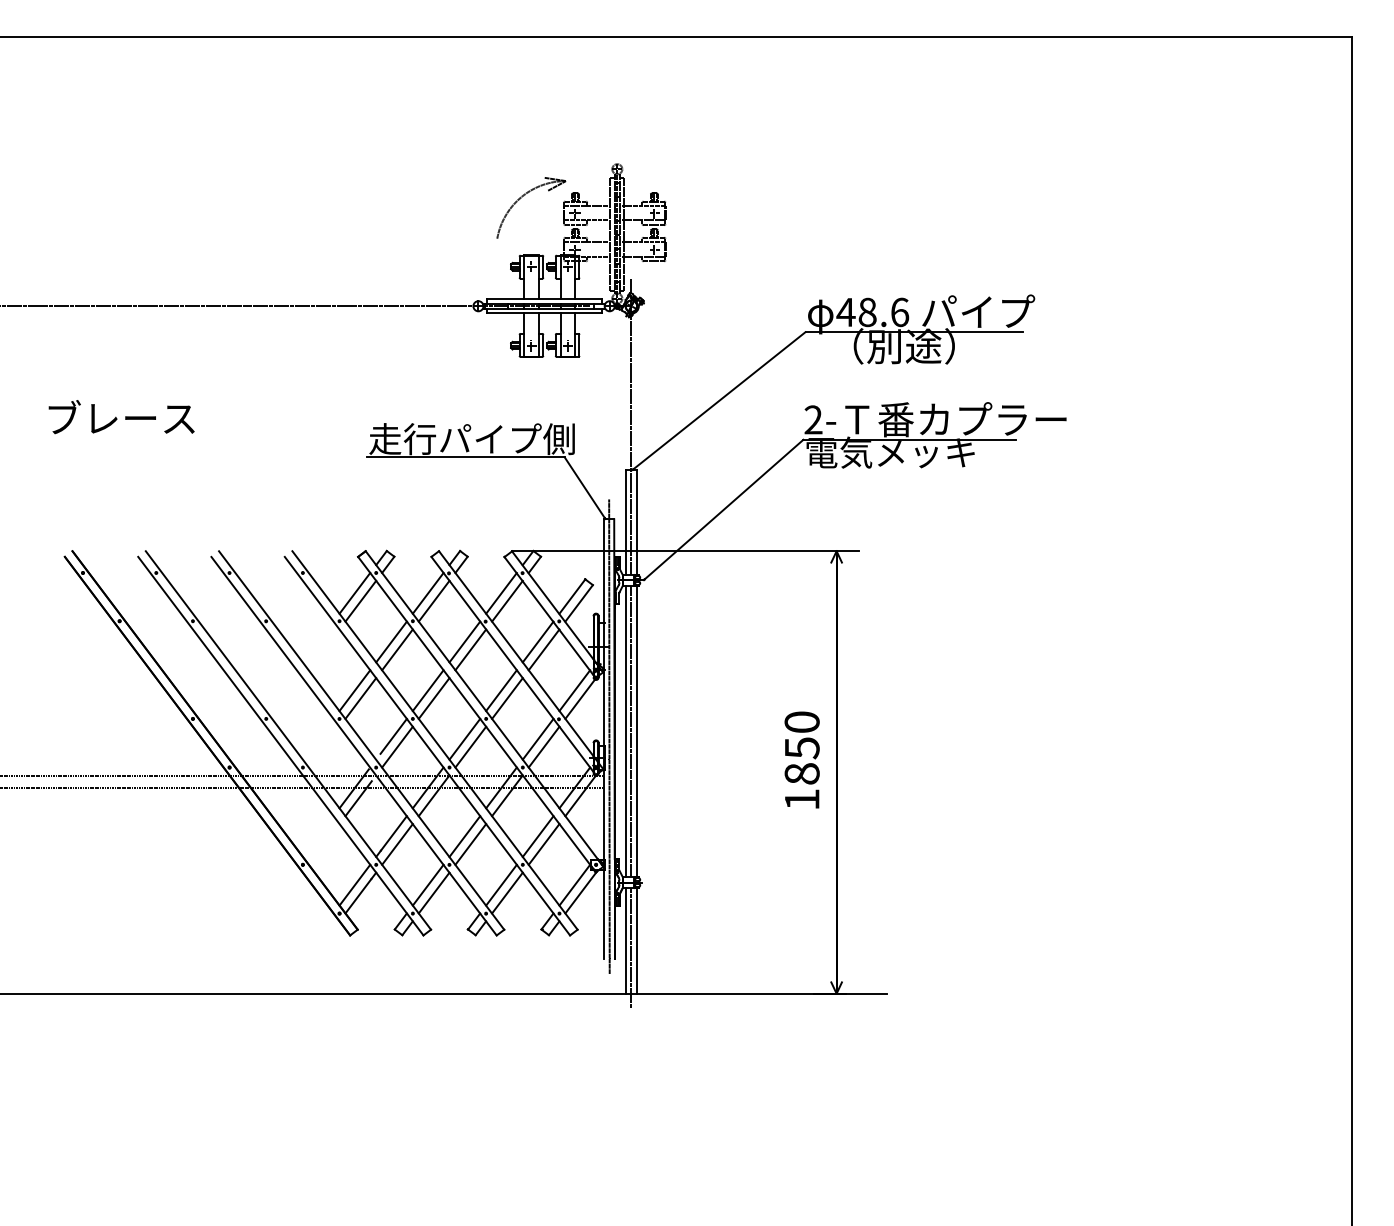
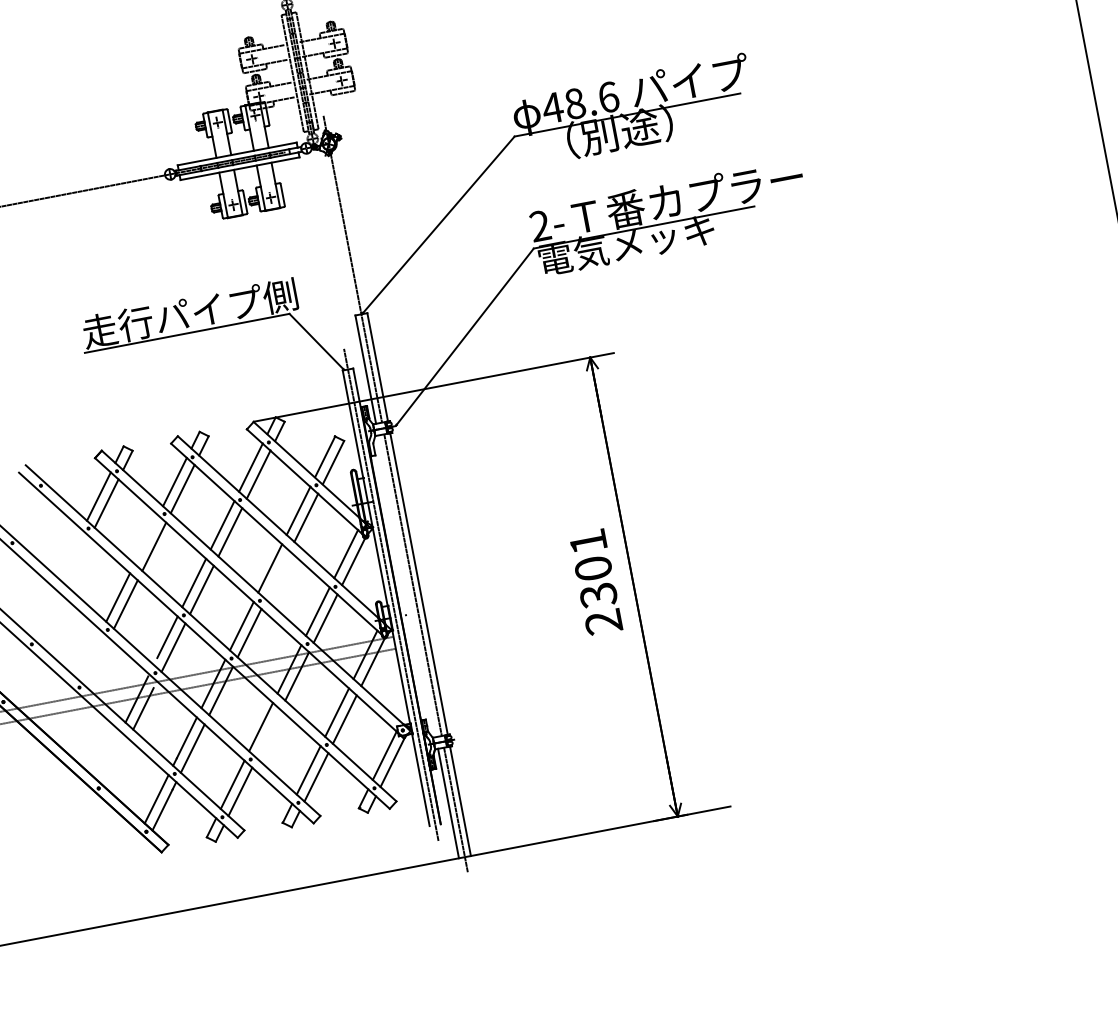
part: (525, 195) -> (197, 50), removed
line: (391, 641) -> (146, 539), removed
line: (507, 698) -> (278, 575), removed
line: (625, 731) -> (406, 586), removed
text: (801, 760) -> (595, 581), 1850 -> 2301
line: (470, 844) -> (268, 734), removed

